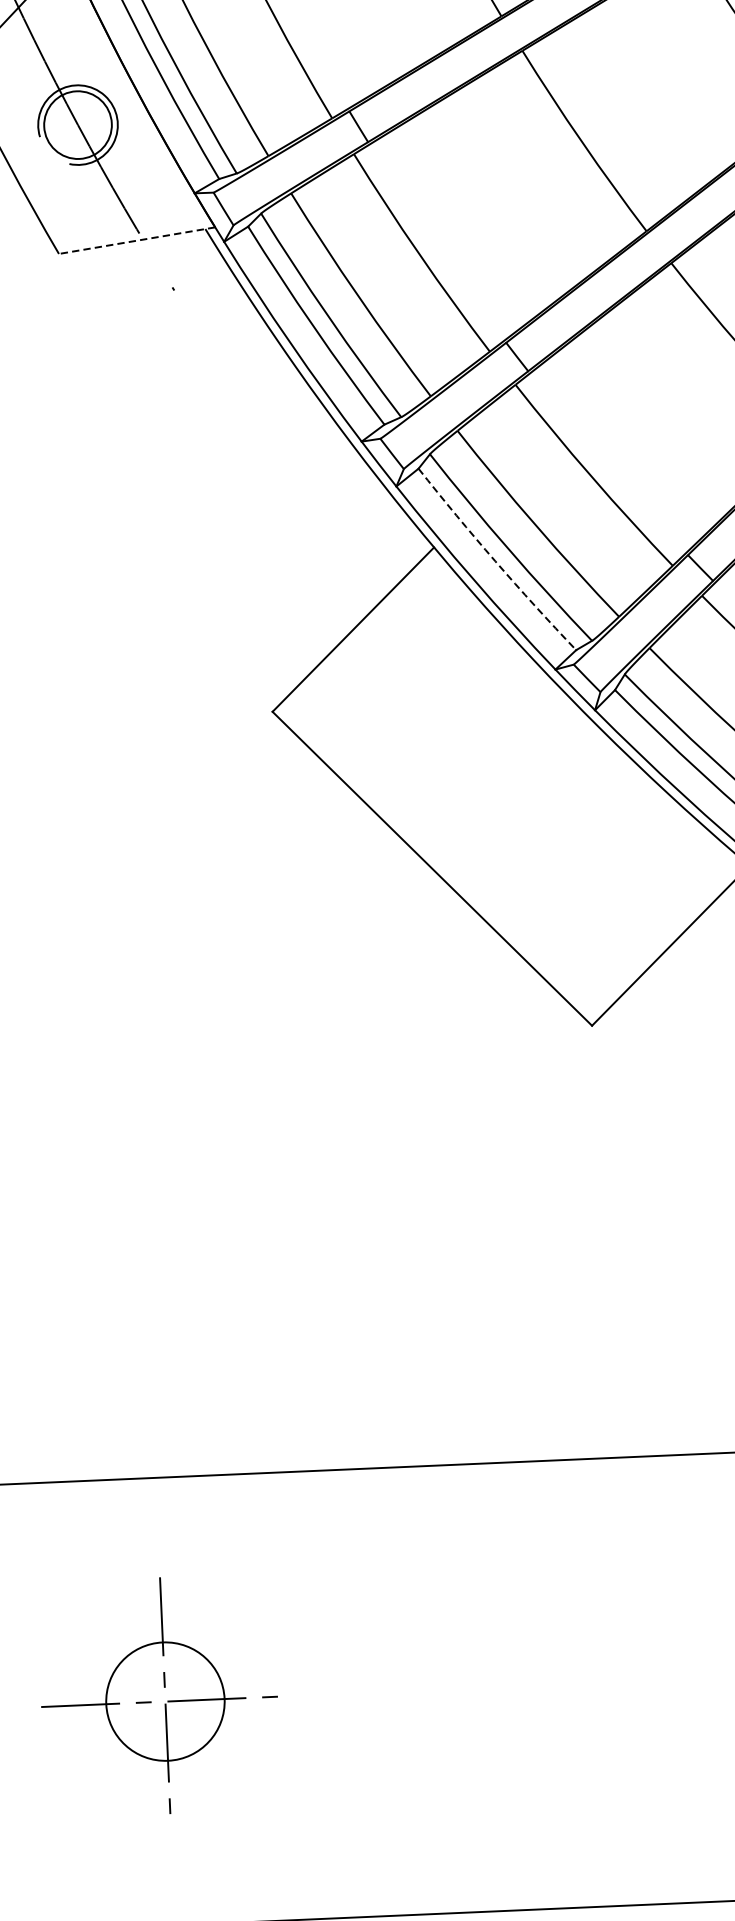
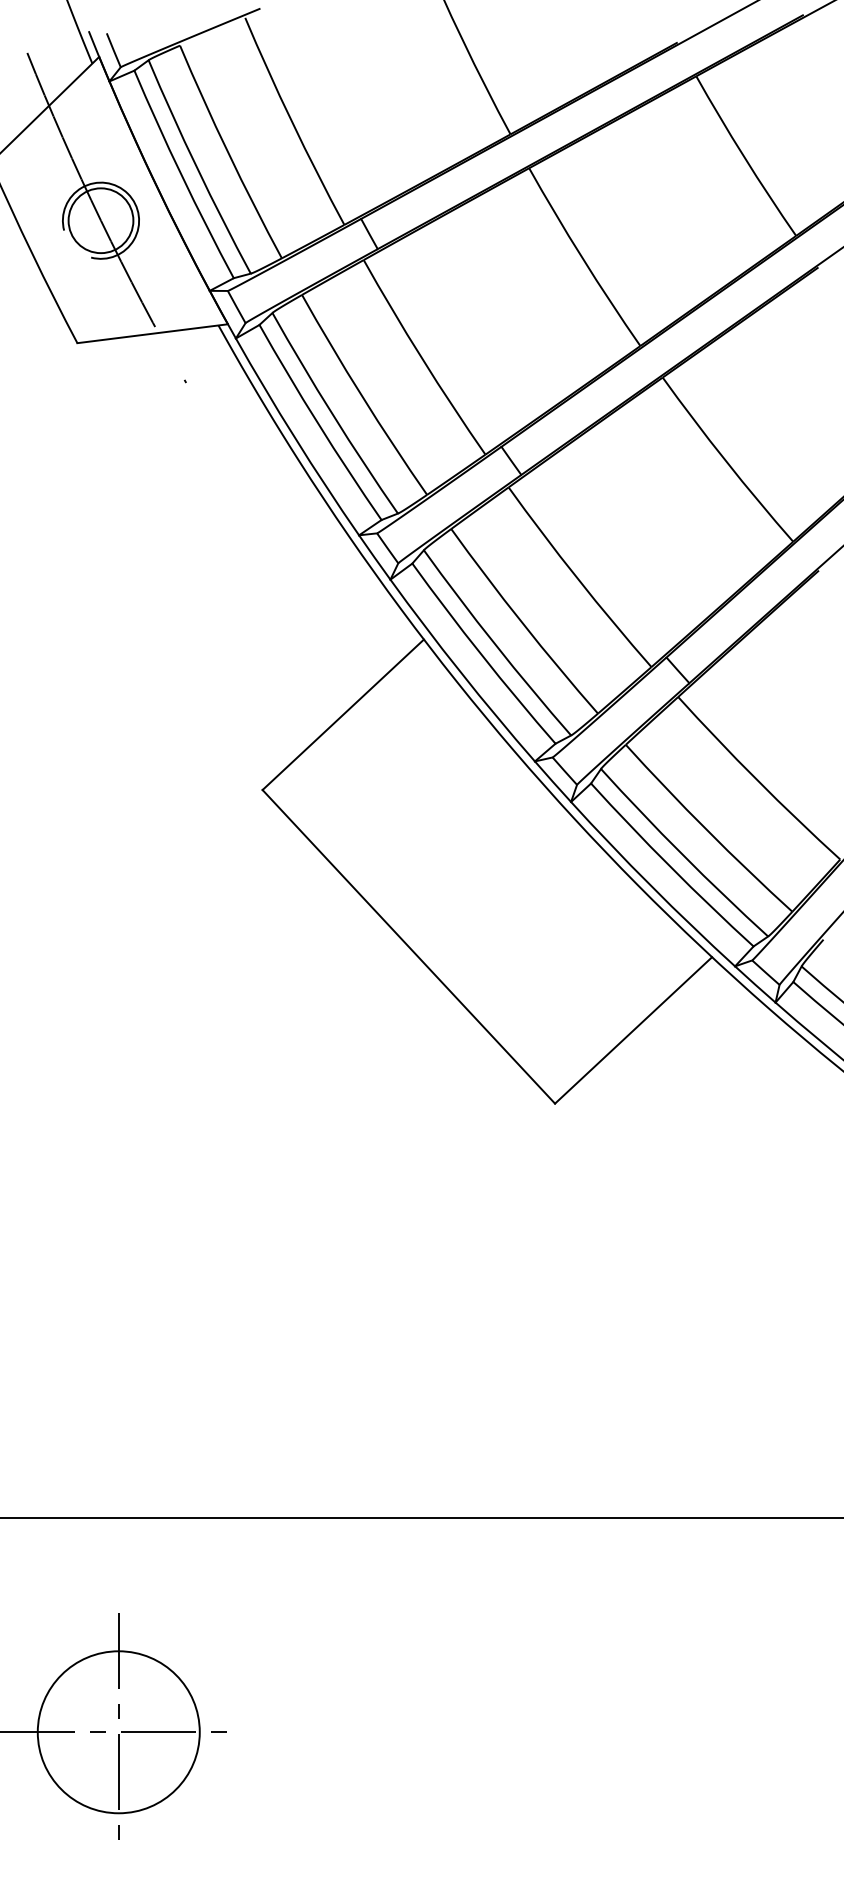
line: (136, 240) -> (152, 333), dashed -> solid
arc: (494, 561) -> (481, 655), dashed -> solid
circle: (165, 1701) -> (118, 1732), size x1.43

